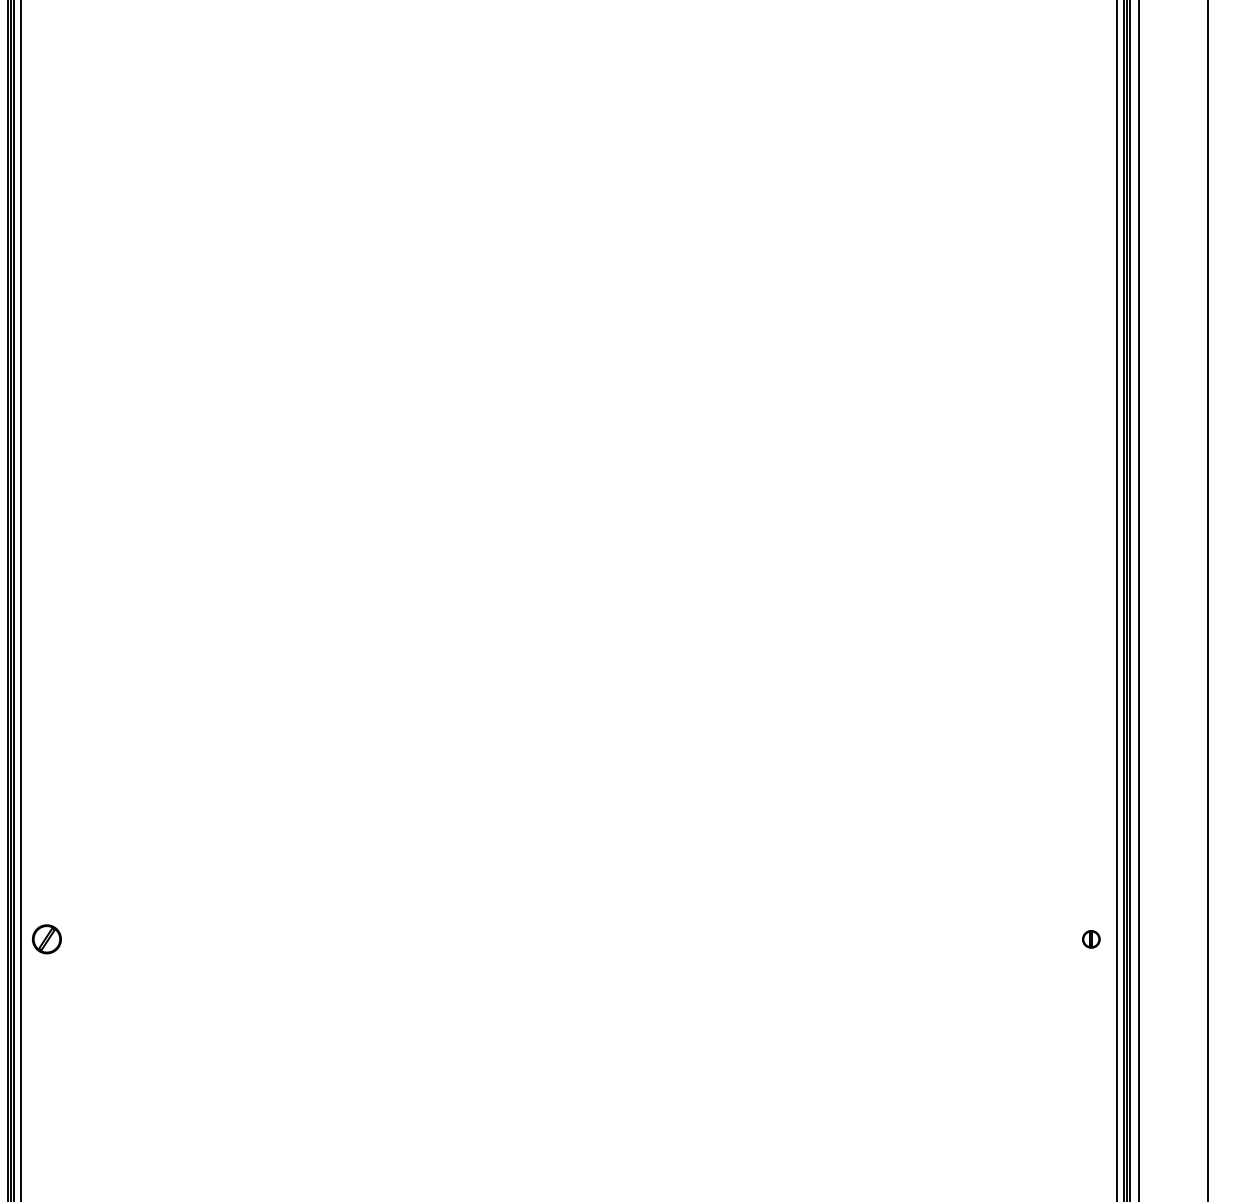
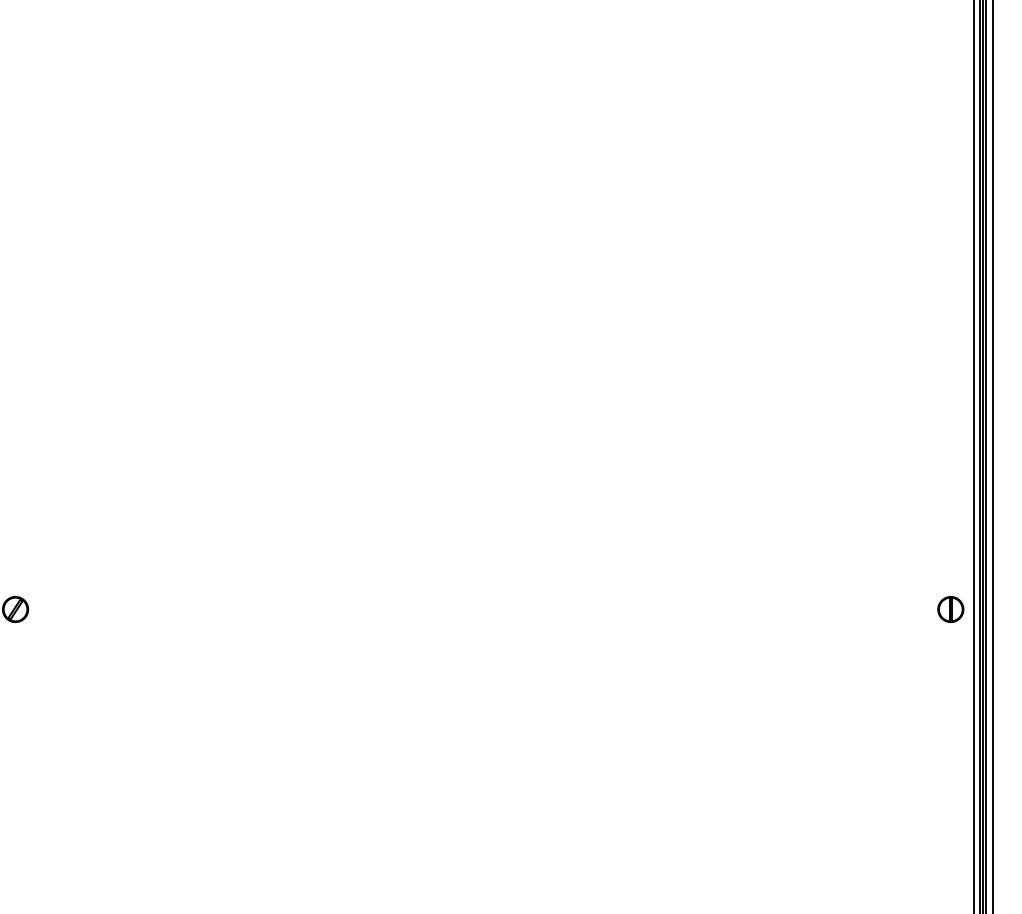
part: (1091, 939) -> (951, 609), size x1.67

